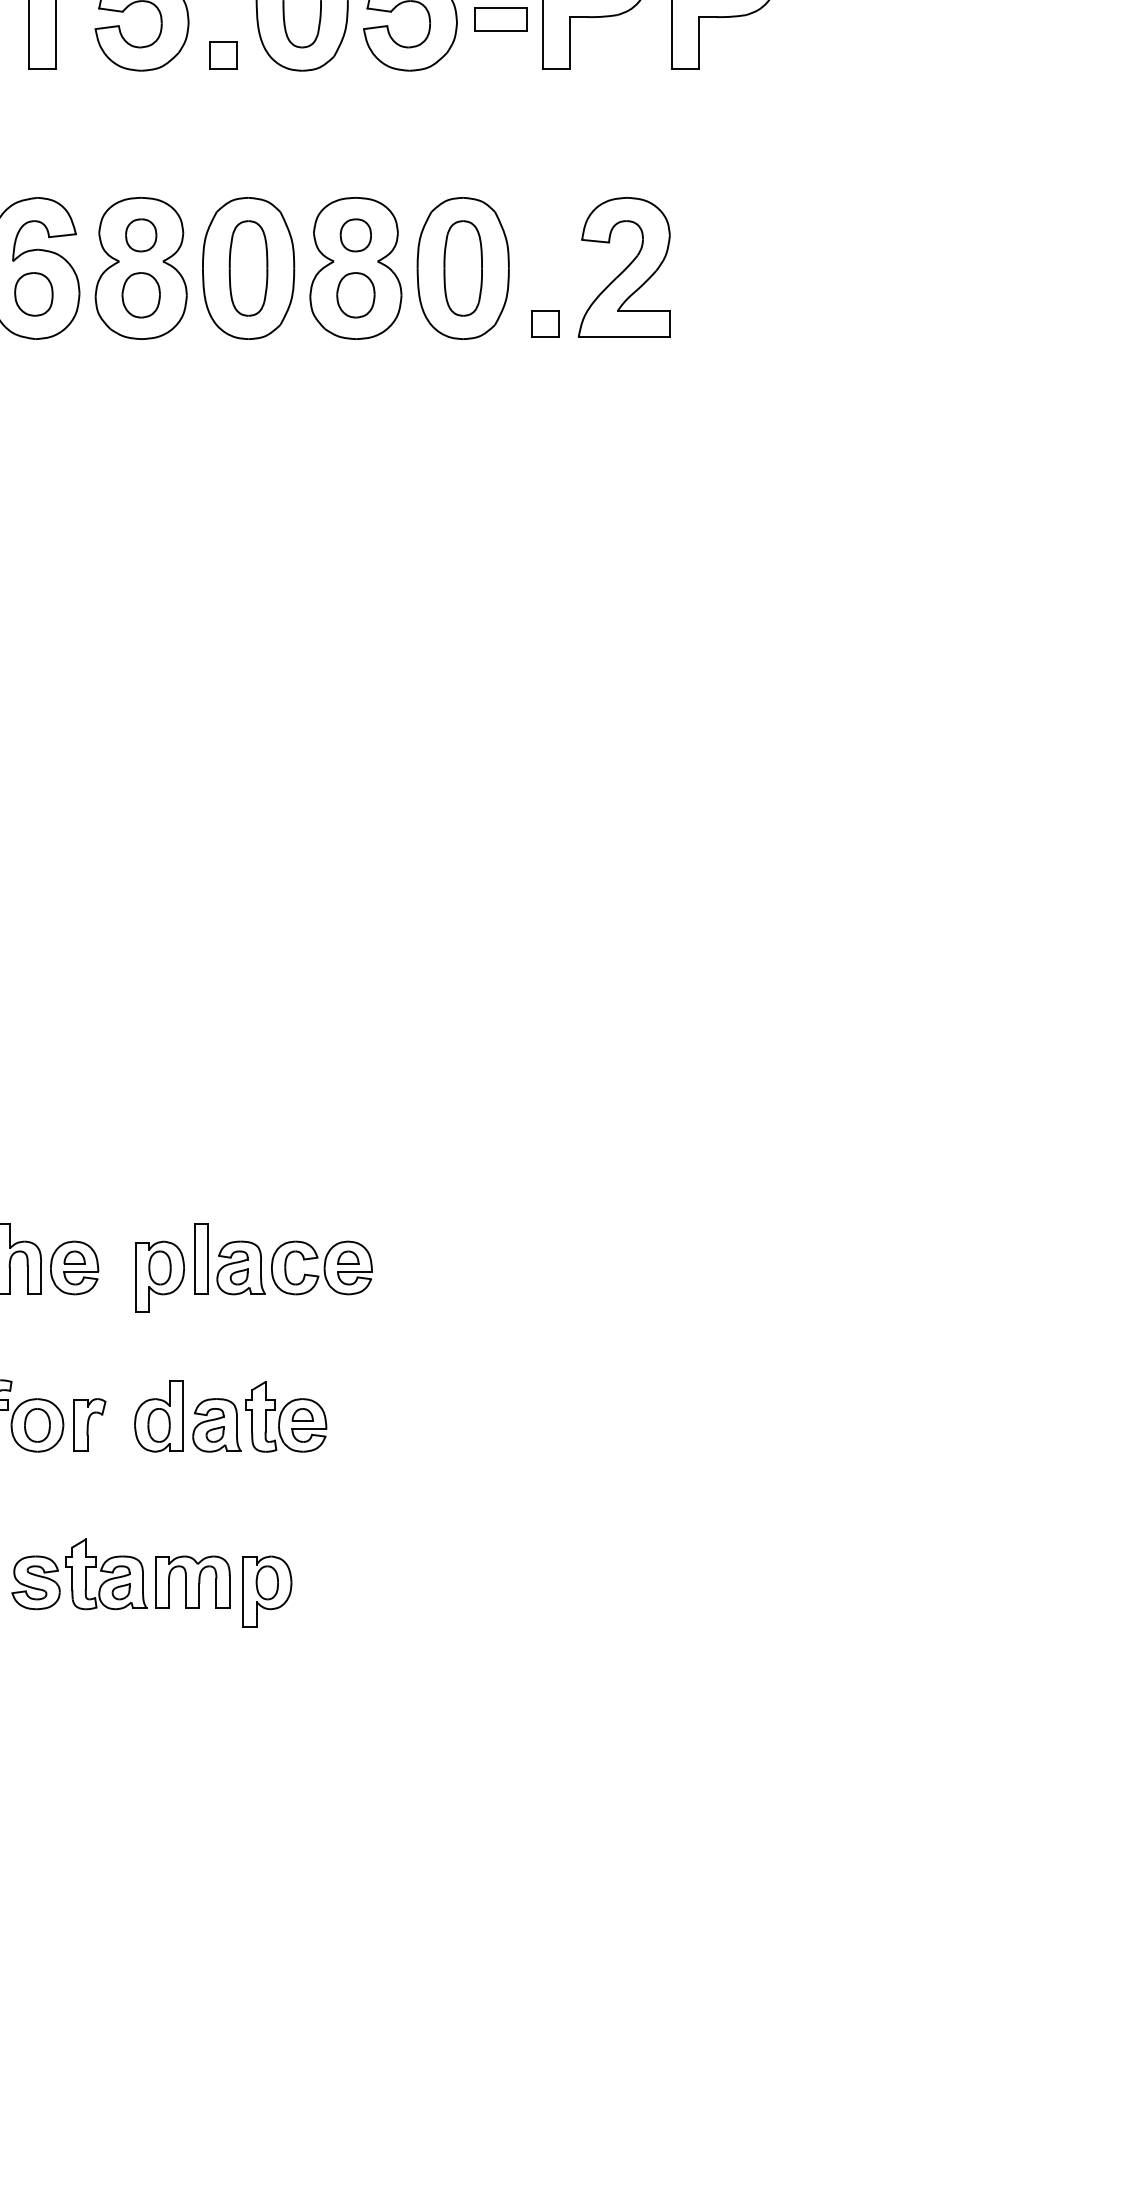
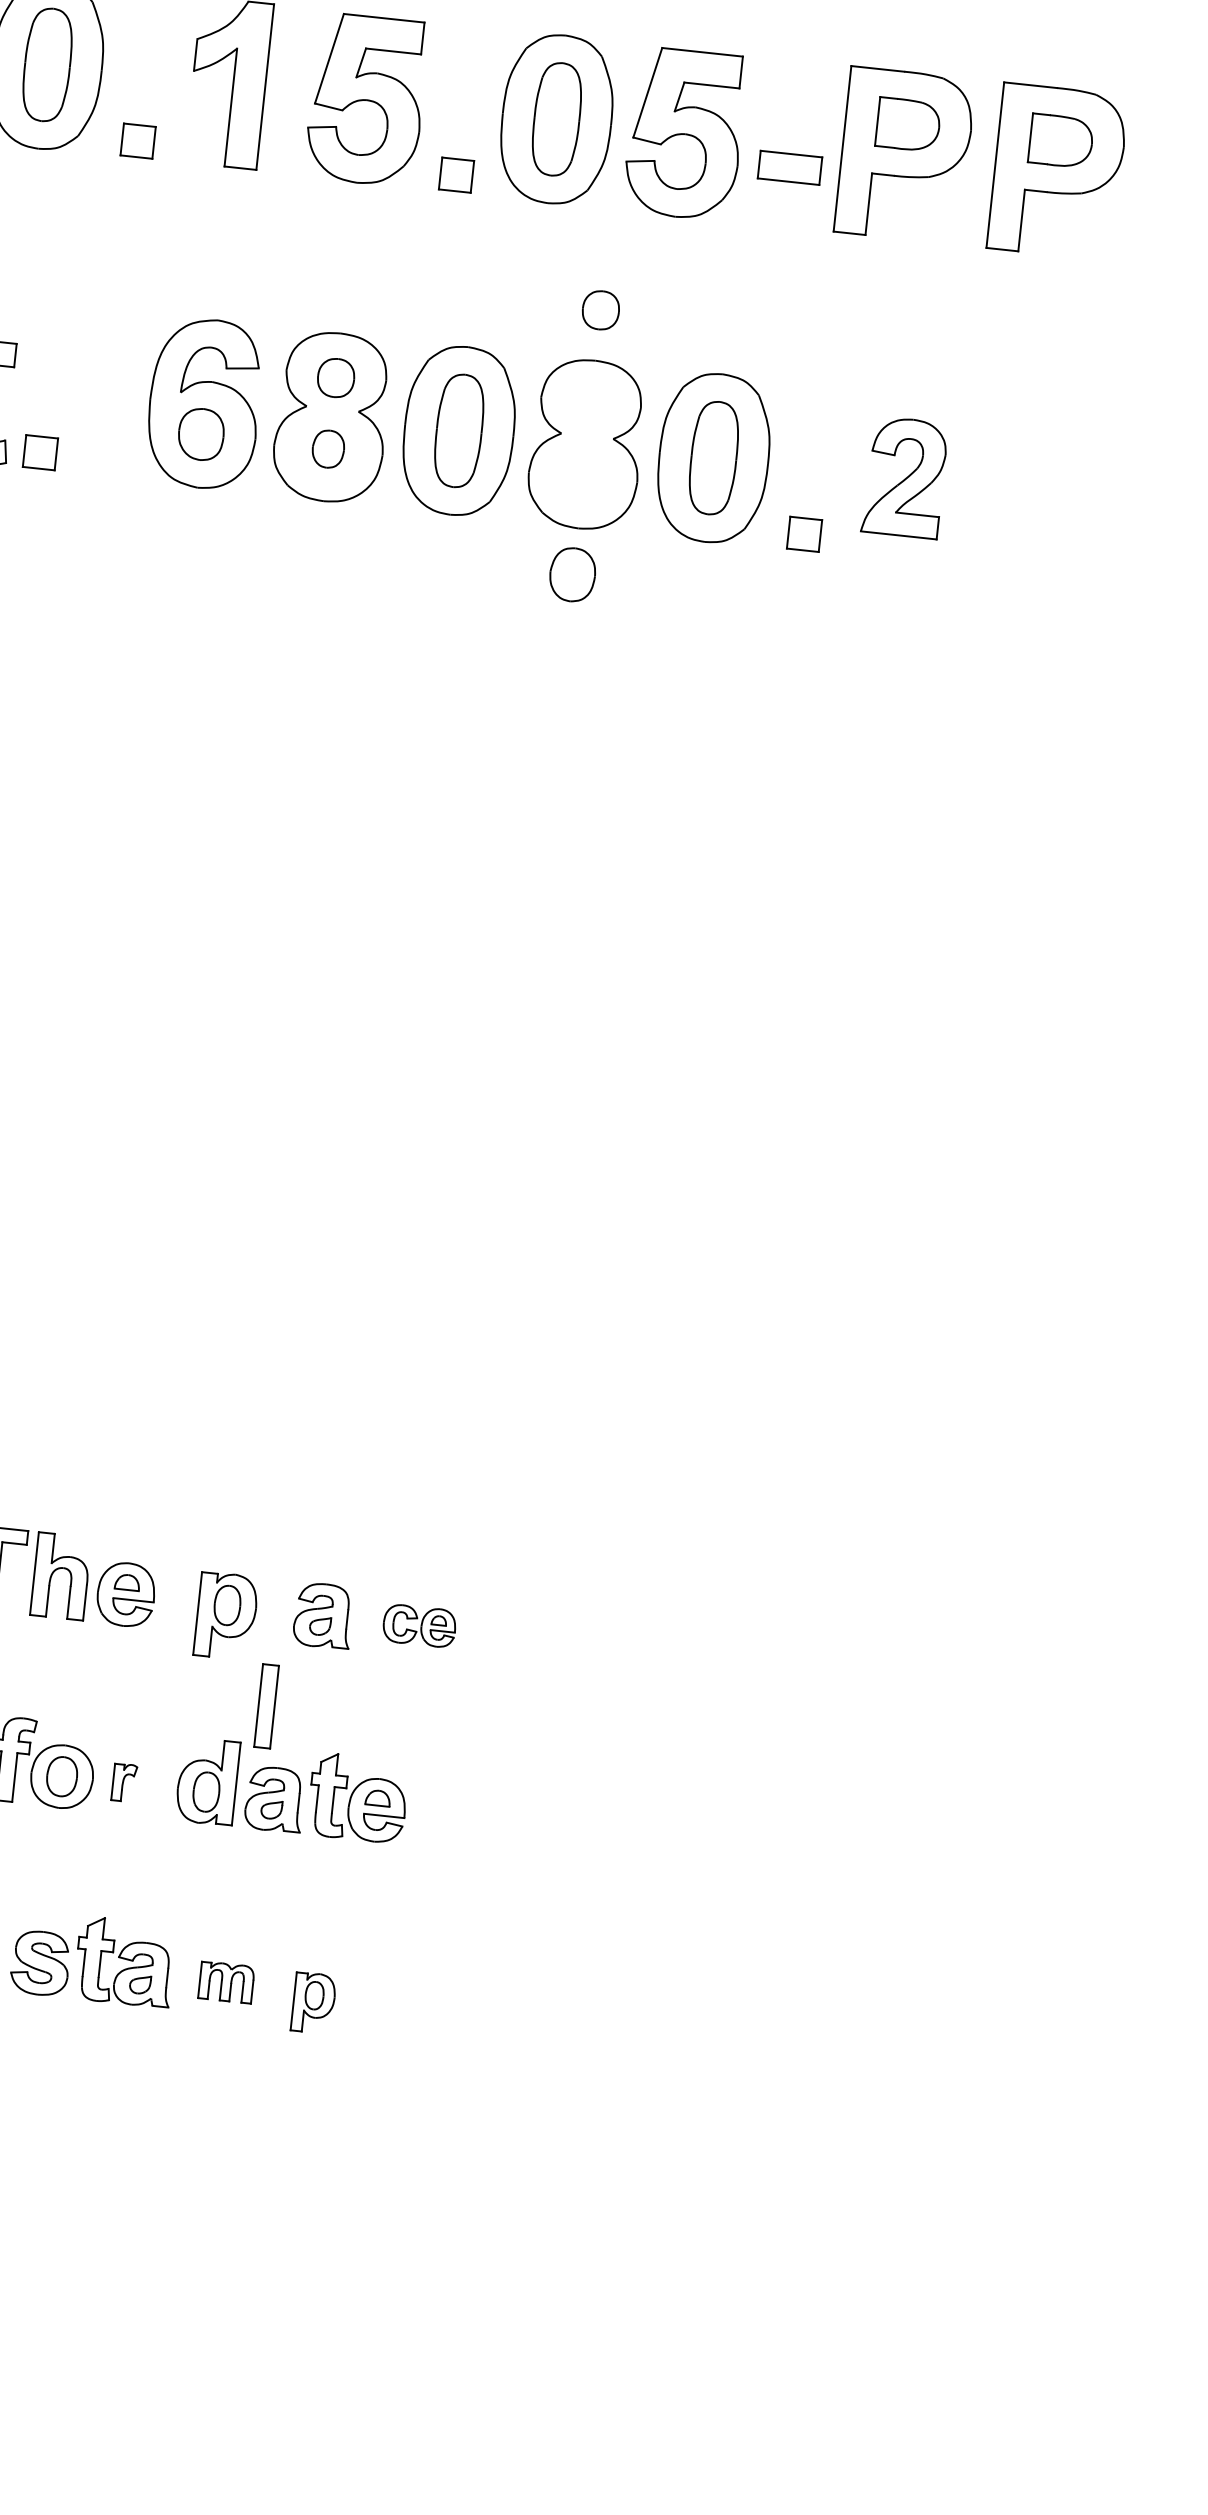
part: (355, 235) -> (600, 310), moved
part: (623, 267) -> (904, 477), size x0.7
part: (140, 295) -> (327, 449), size x0.7
part: (355, 295) -> (572, 574), moved
part: (201, 1258) -> (266, 1706), moved
part: (321, 1267) -> (419, 1625), size x0.6
part: (89, 1424) -> (123, 1782), size x0.6
part: (192, 1581) -> (226, 1981), size x0.6
part: (267, 1591) -> (313, 2002), size x0.7

